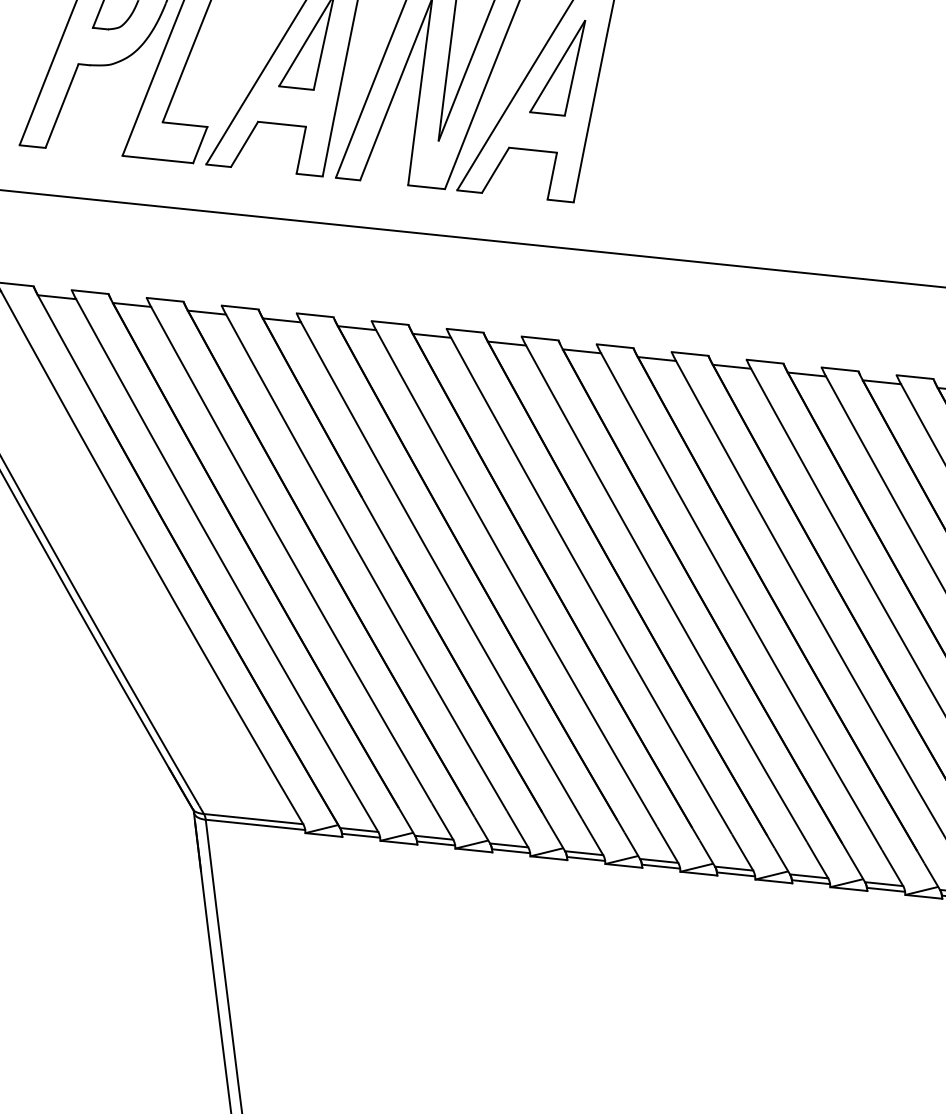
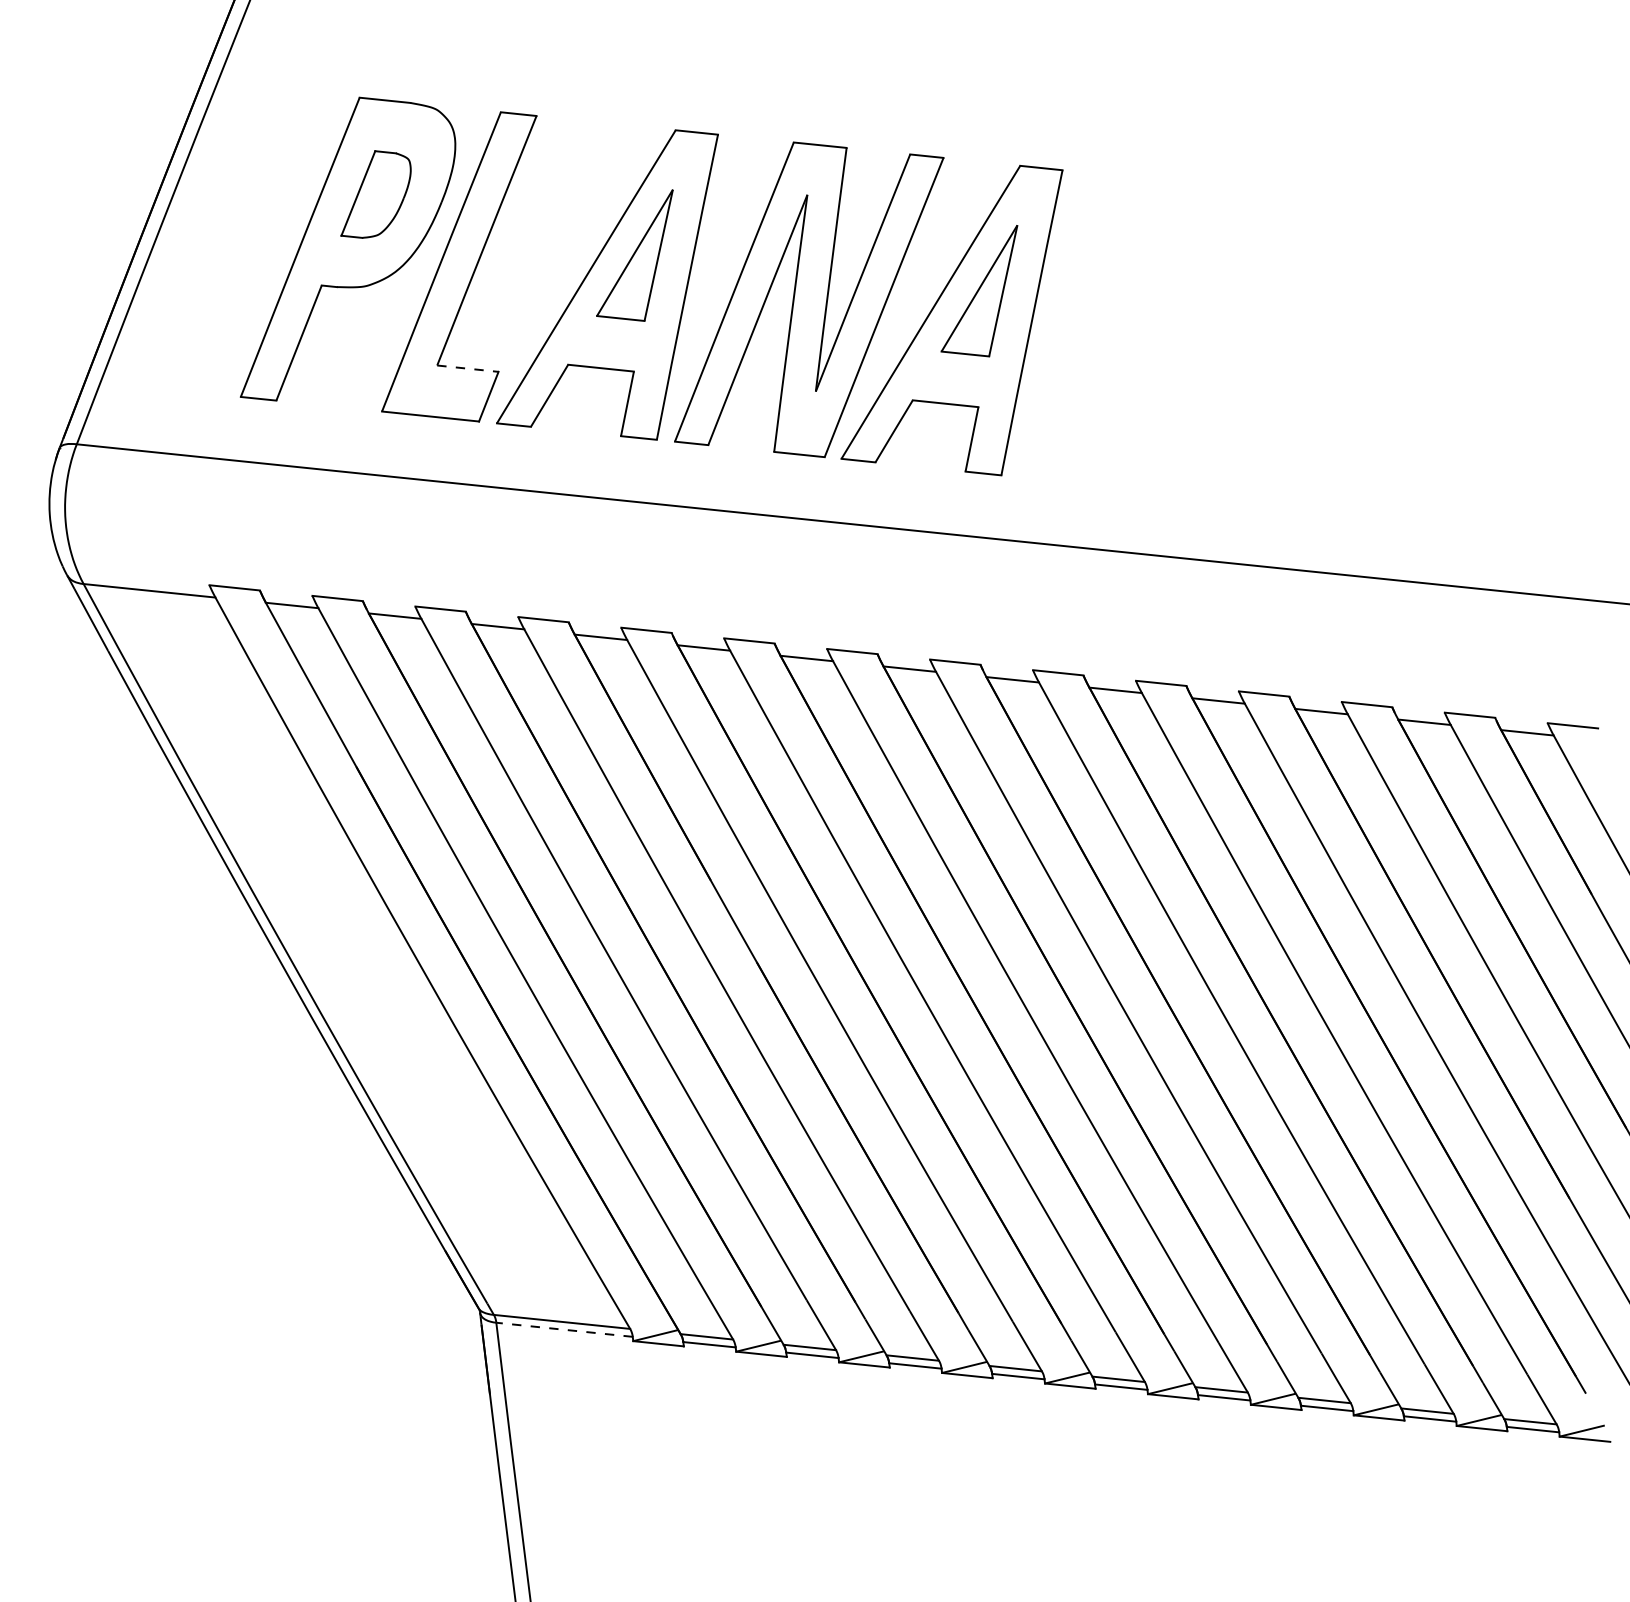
line: (184, 124) -> (467, 368), solid -> dashed
line: (255, 824) -> (564, 1329), solid -> dashed

